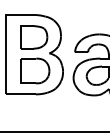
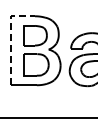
line: (6, 40) -> (11, 38), solid -> dashed

